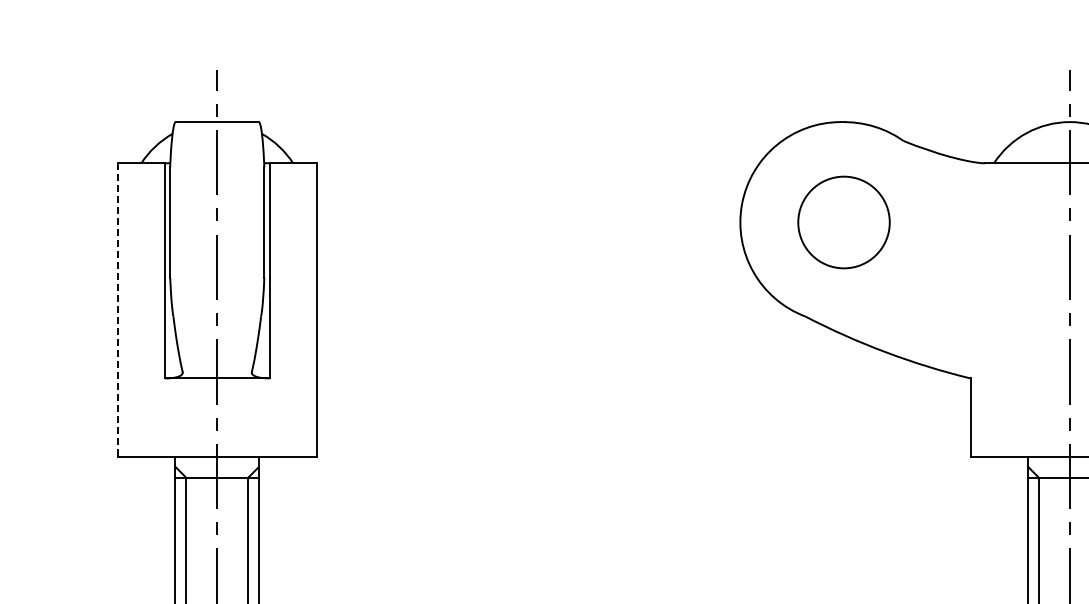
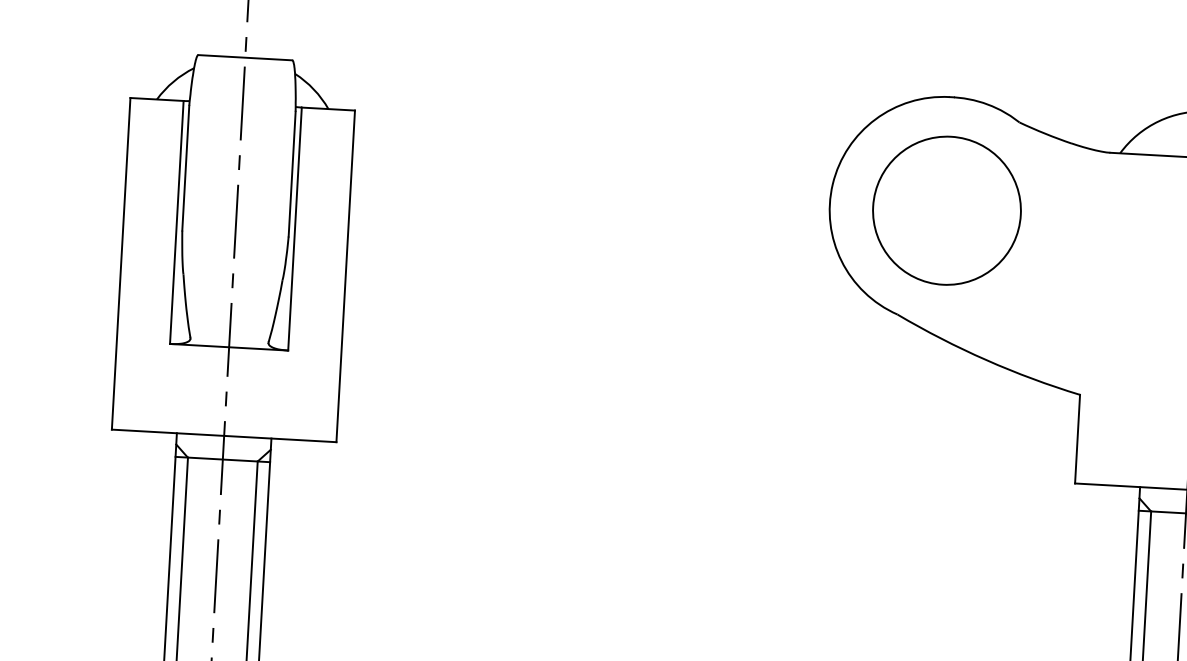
part: (843, 222) -> (946, 210), size x1.43
line: (117, 310) -> (120, 264), dashed -> solid

